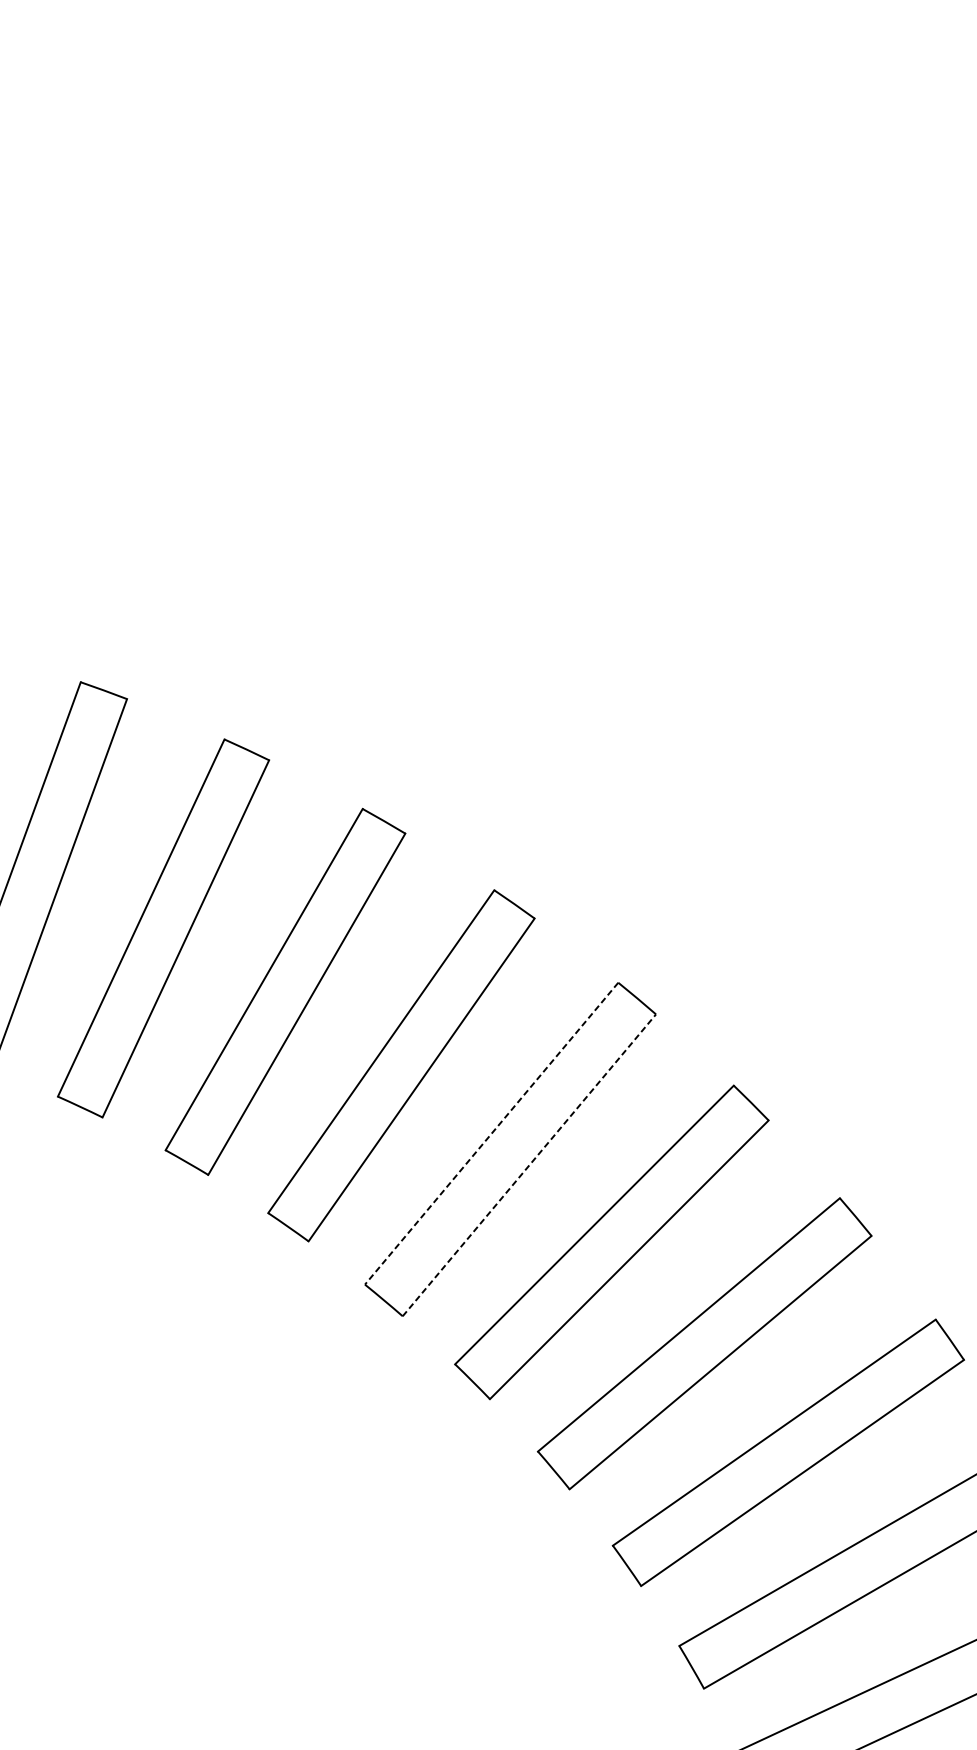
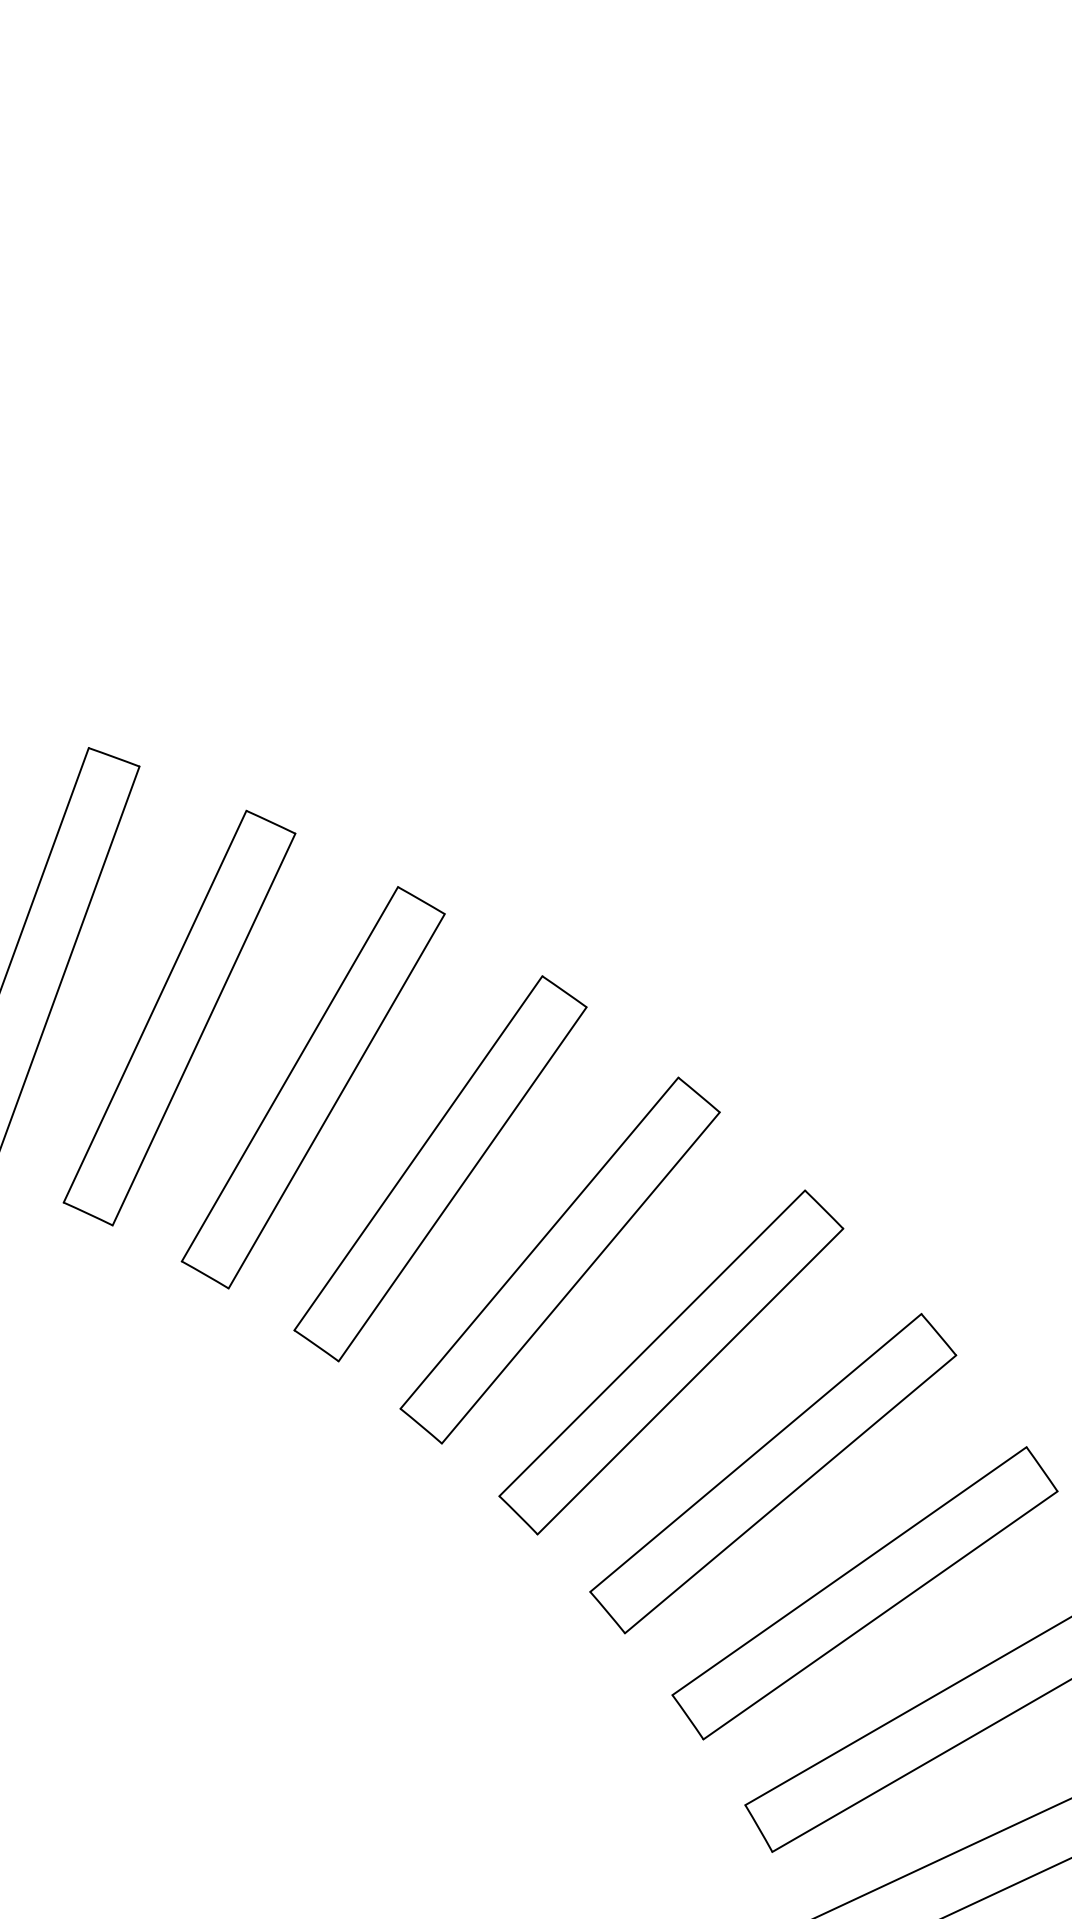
line: (491, 1133) -> (539, 1243), dashed -> solid
line: (529, 1164) -> (581, 1277), dashed -> solid

